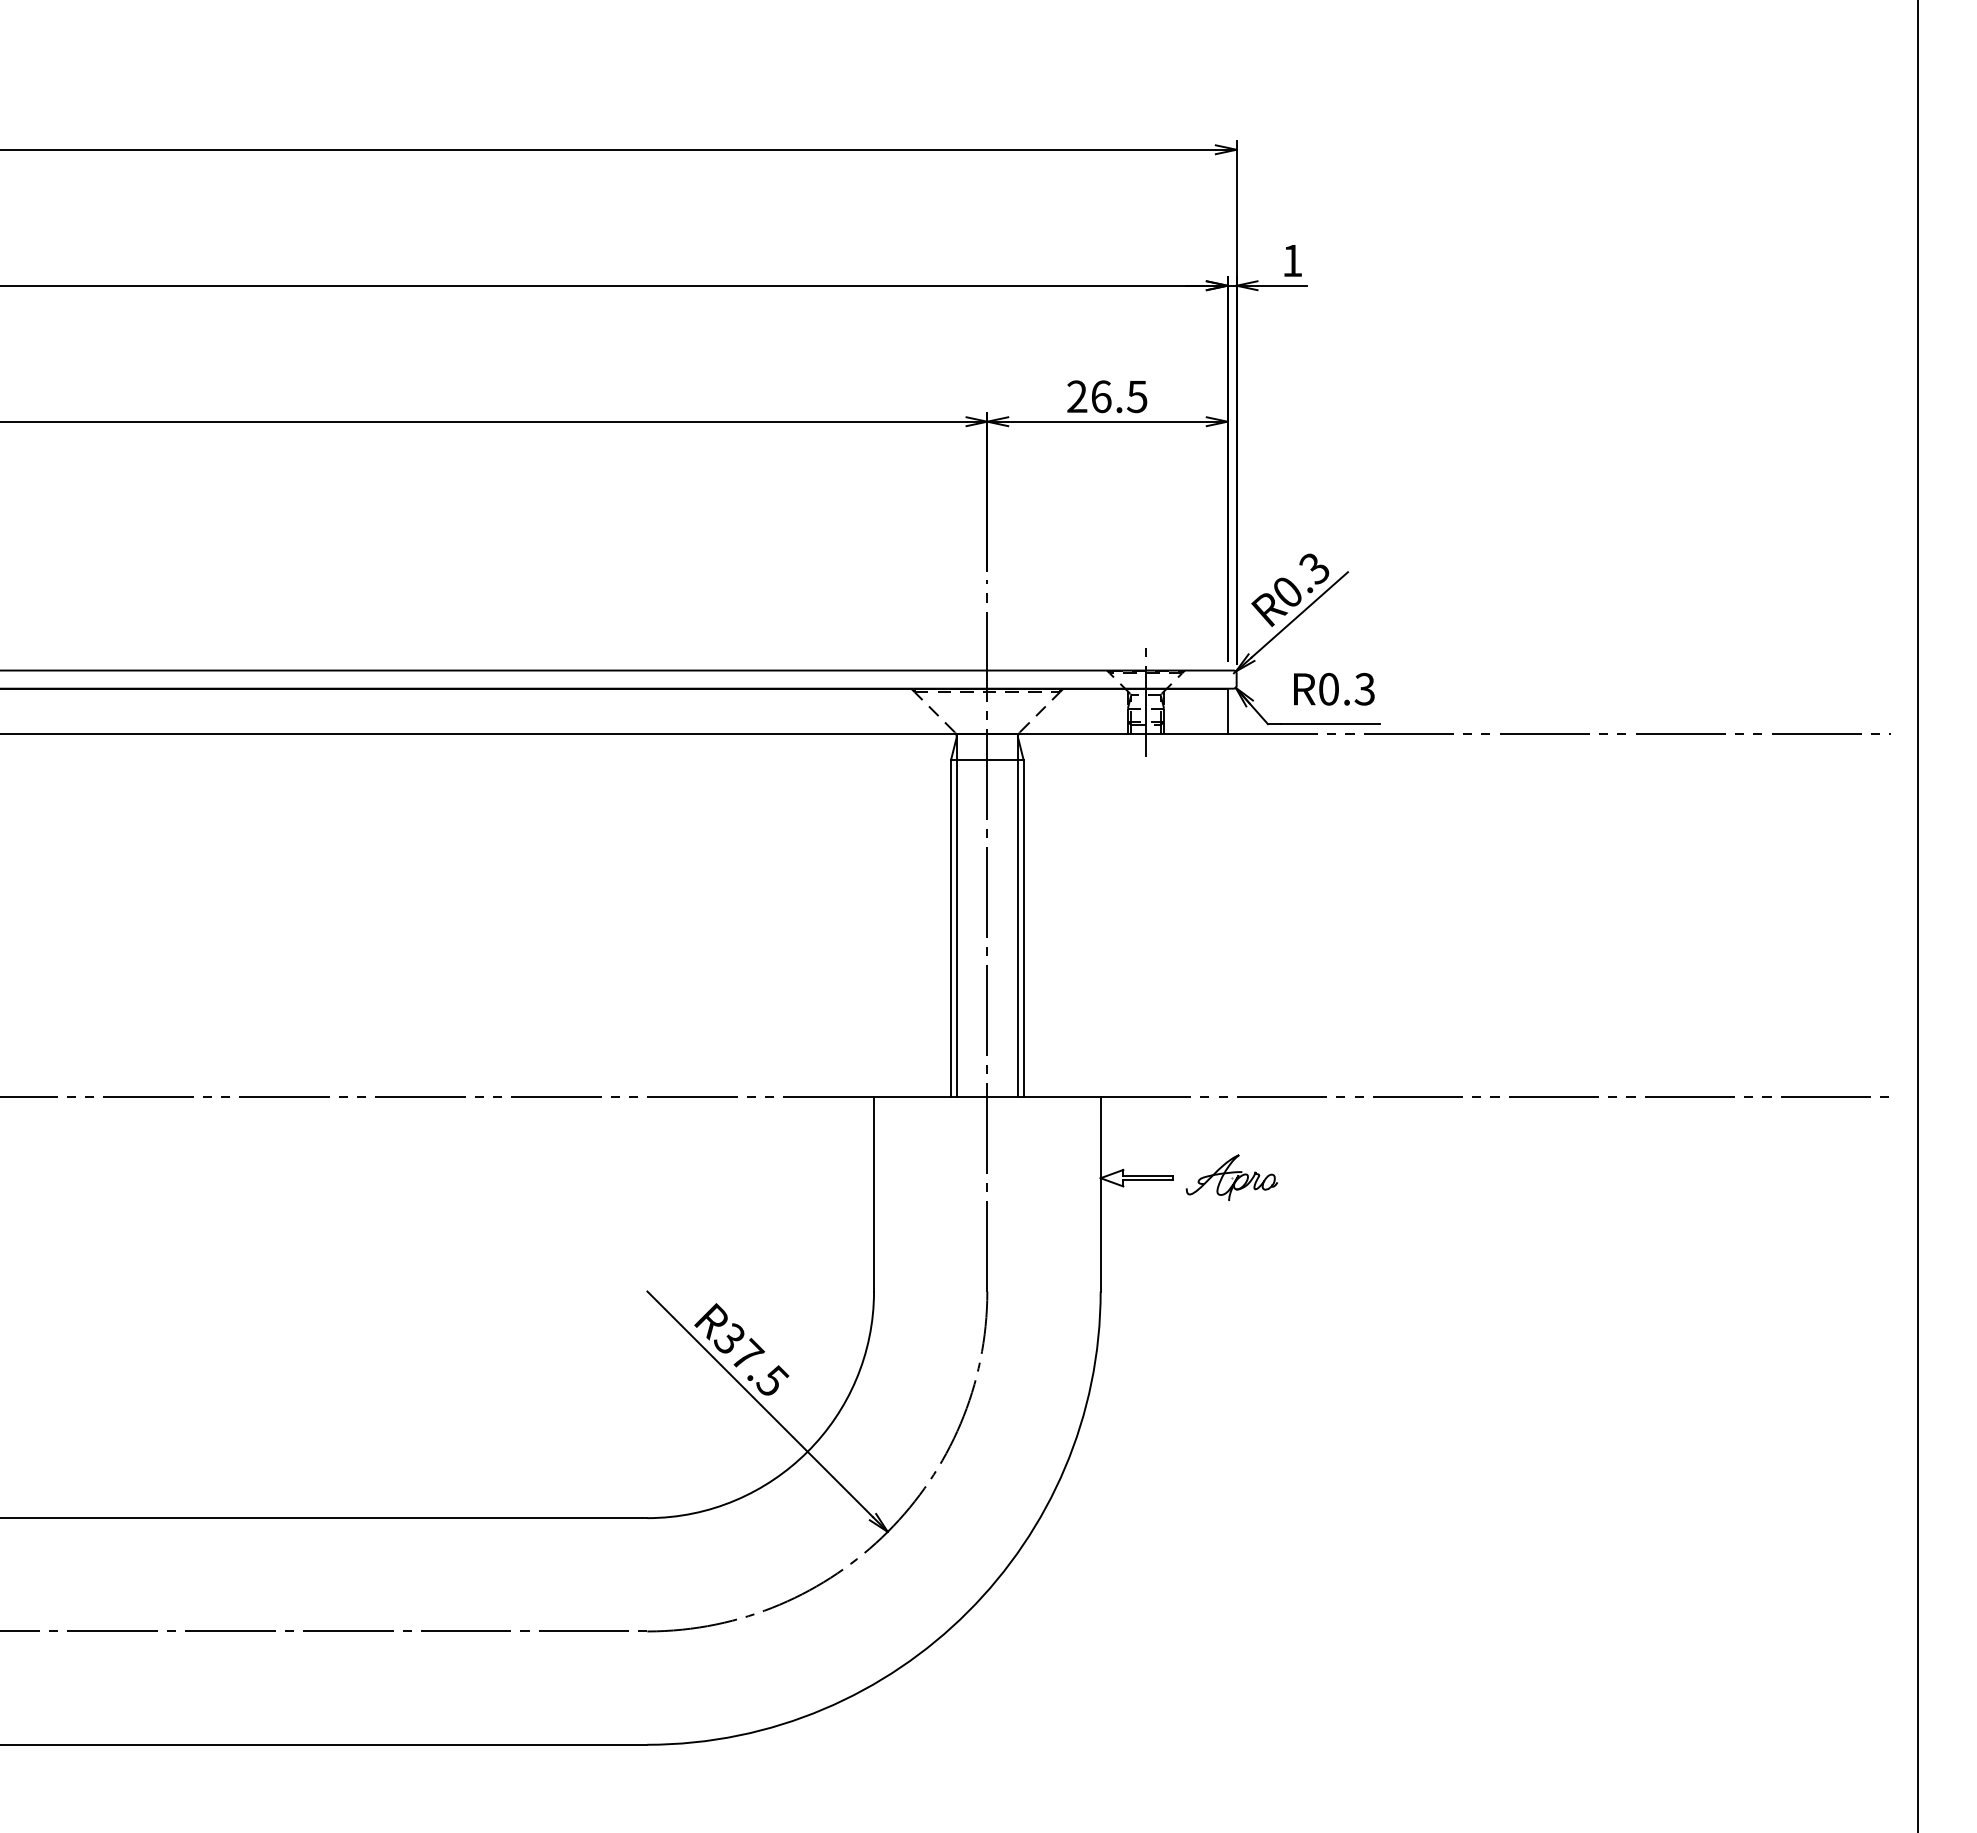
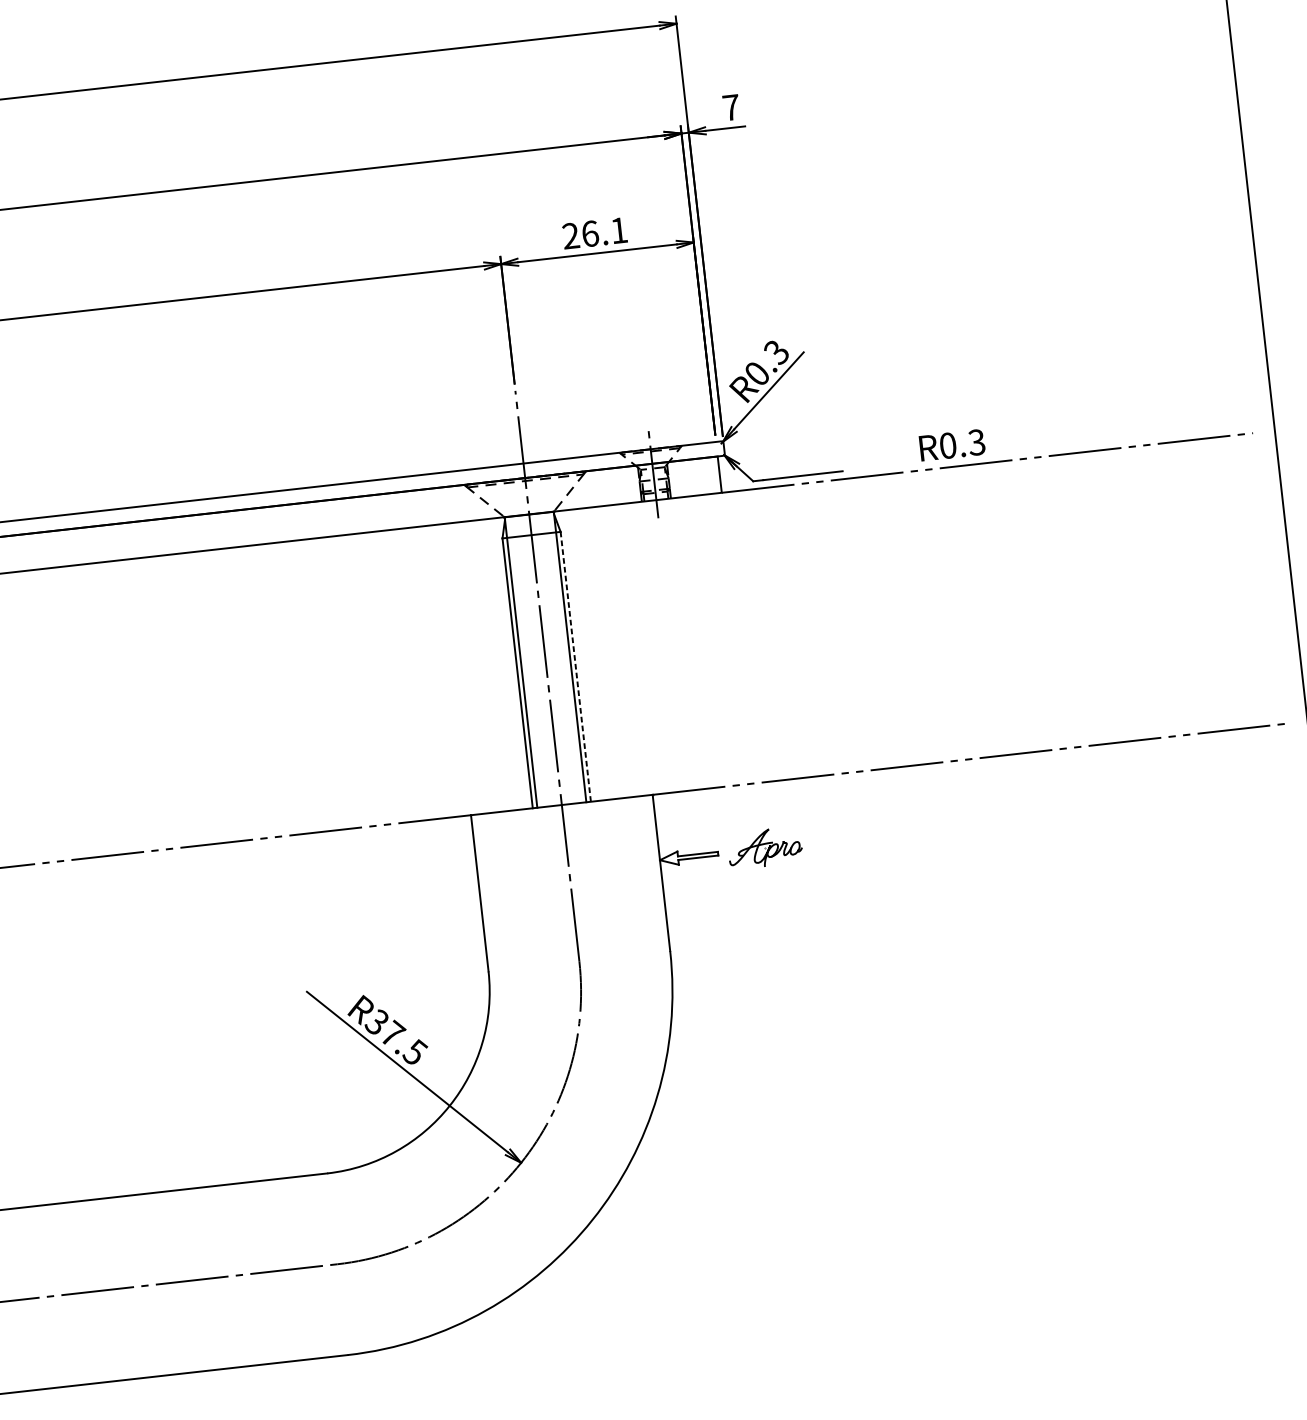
text: (1292, 260) -> (731, 107), 1 -> 7
text: (1137, 397) -> (619, 231), 26.5 -> 26.1
text: (1334, 689) -> (952, 445), moved
line: (1023, 927) -> (575, 666), solid -> dashed

